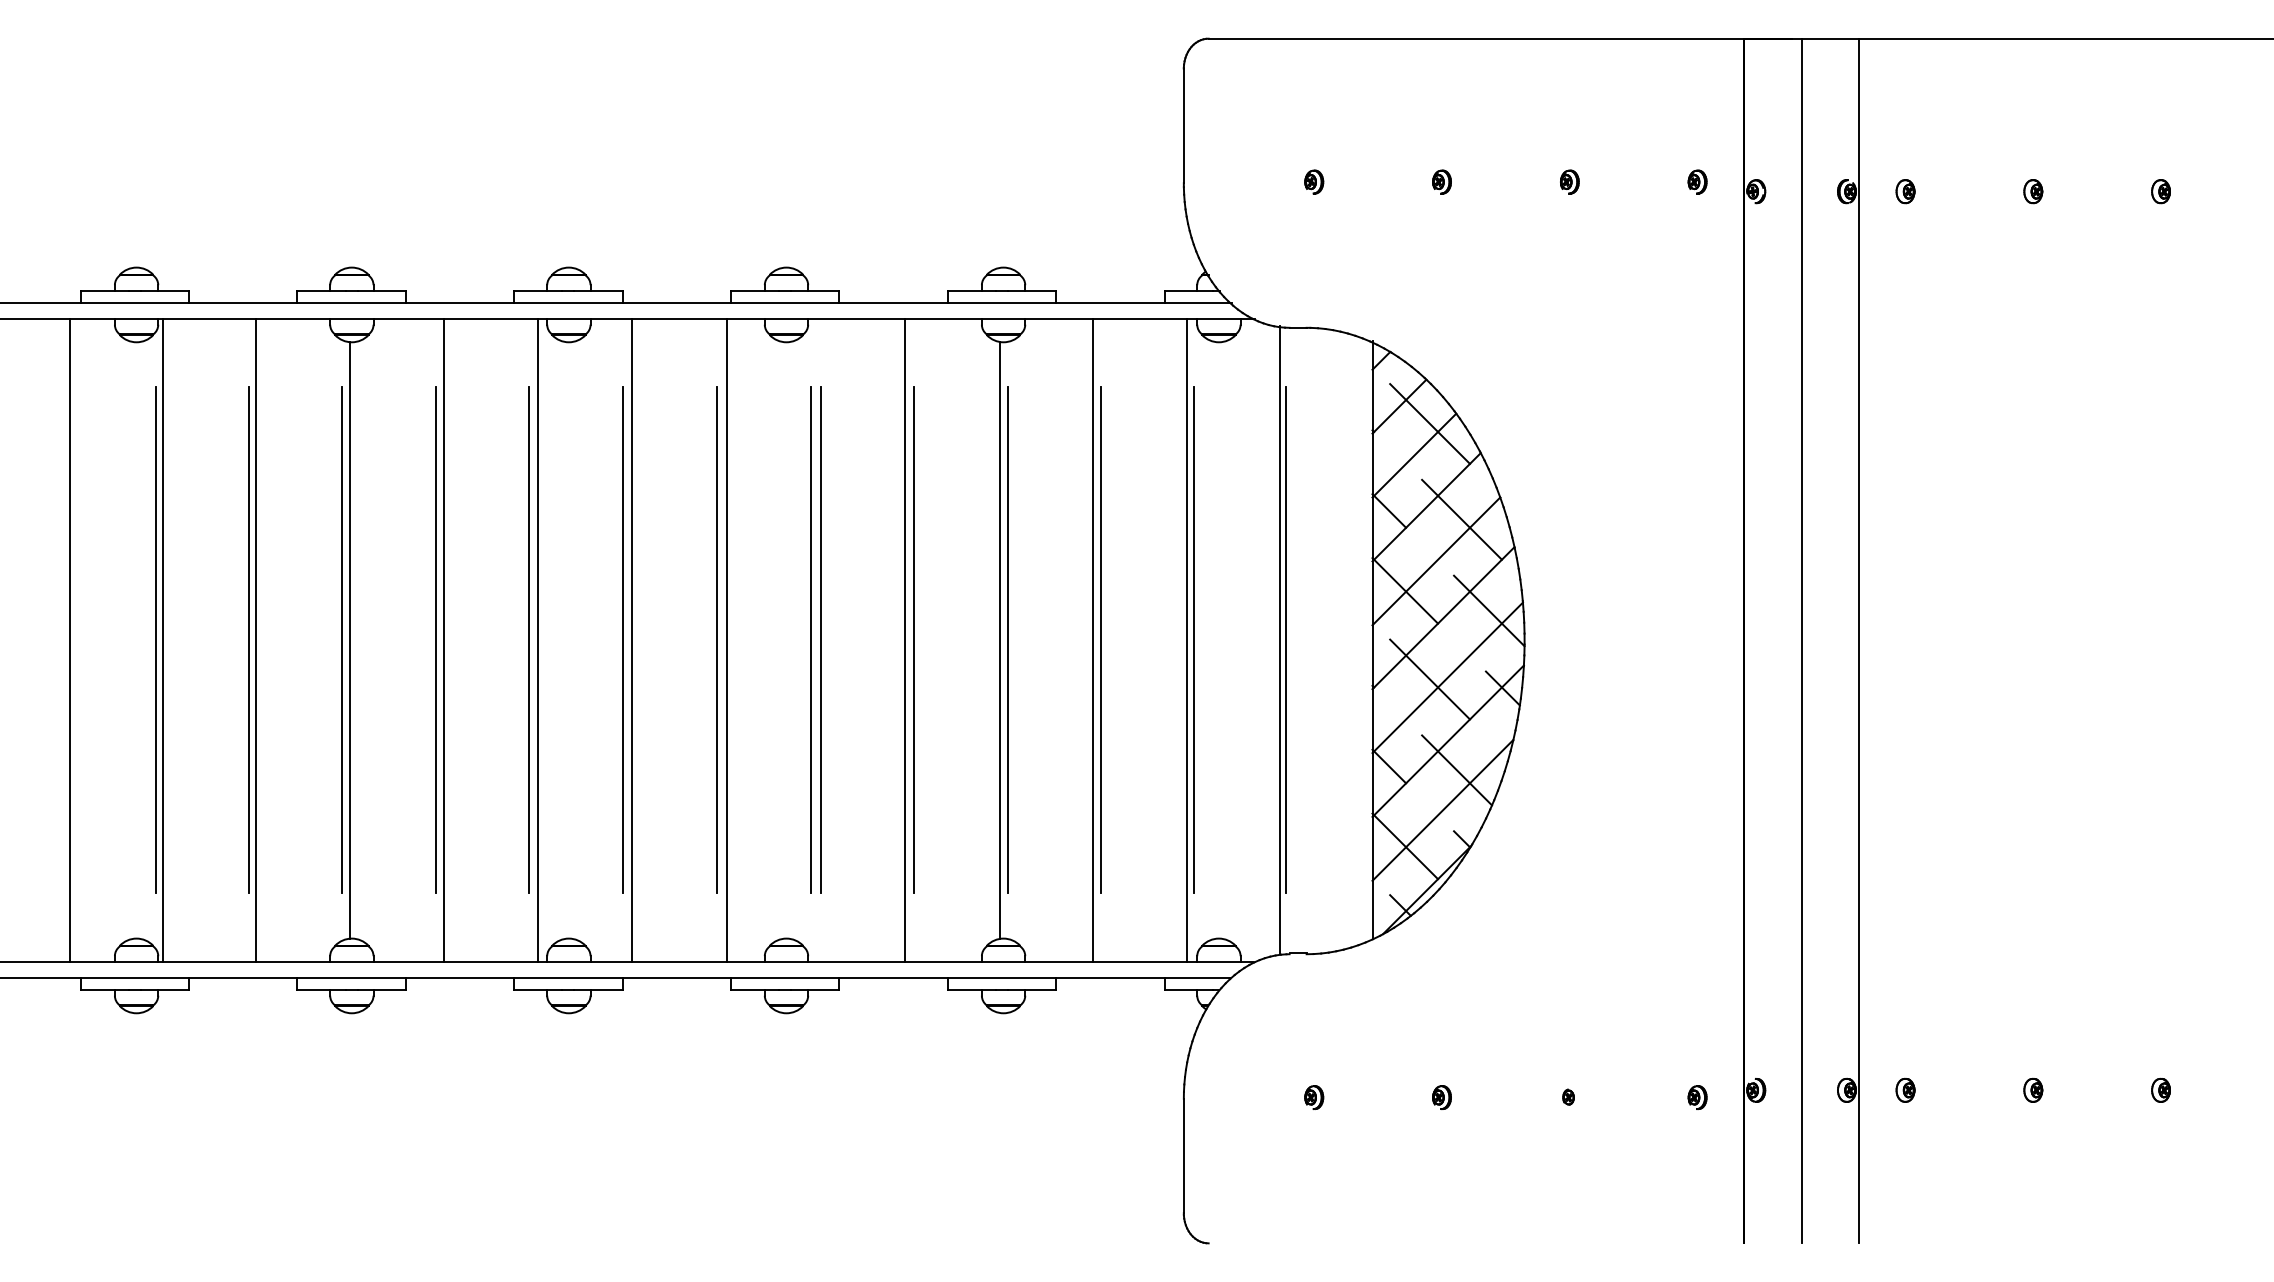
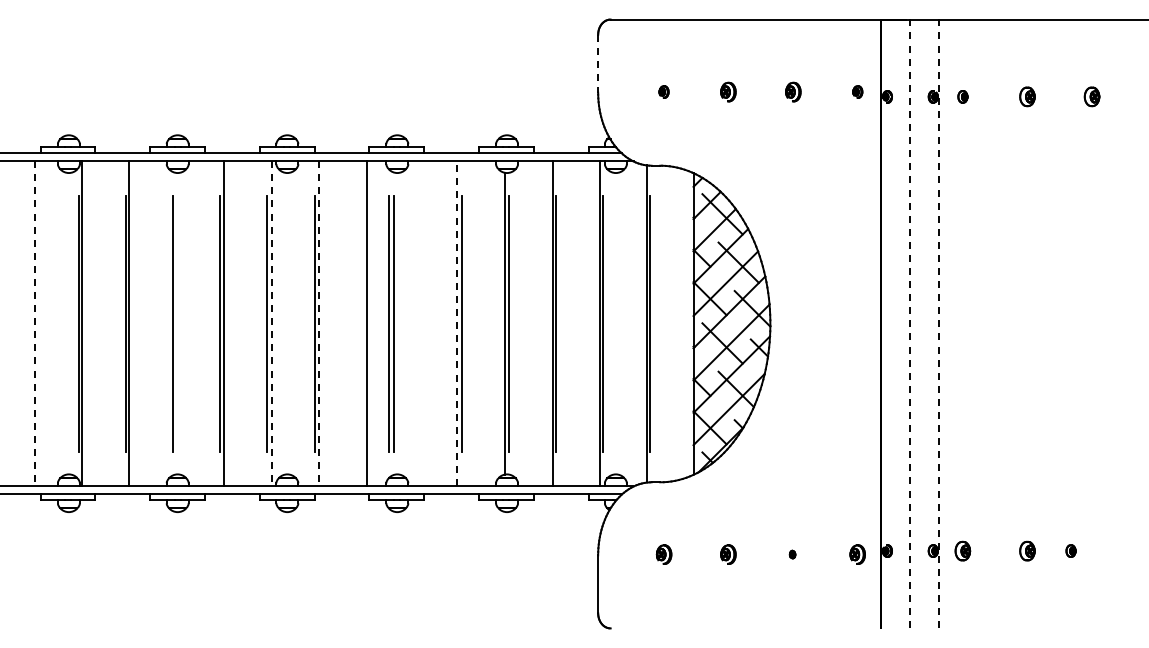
line: (1184, 125) -> (598, 63), solid -> dashed
part: (1441, 180) -> (728, 91), size x1.6
part: (1568, 180) -> (792, 91), size x1.6
part: (2033, 190) -> (1027, 96), size x1.6
part: (2159, 190) -> (1091, 96), size x1.6
line: (70, 640) -> (35, 323), solid -> dashed
line: (349, 640) -> (176, 323), removed
line: (537, 640) -> (271, 323), solid -> dashed
line: (632, 640) -> (319, 323), solid -> dashed
line: (717, 640) -> (362, 323), removed
part: (816, 640) -> (391, 323), moved
line: (905, 640) -> (457, 323), solid -> dashed
line: (1801, 640) -> (910, 323), solid -> dashed
line: (1859, 640) -> (939, 323), solid -> dashed
part: (1904, 1089) -> (962, 550), size x1.6
part: (2033, 1089) -> (1027, 550), size x1.6
part: (2159, 1089) -> (1070, 550), moved
part: (1313, 1097) -> (663, 554), size x1.6
part: (1441, 1097) -> (728, 554), size x1.6
part: (1696, 1097) -> (857, 554), size x1.6

